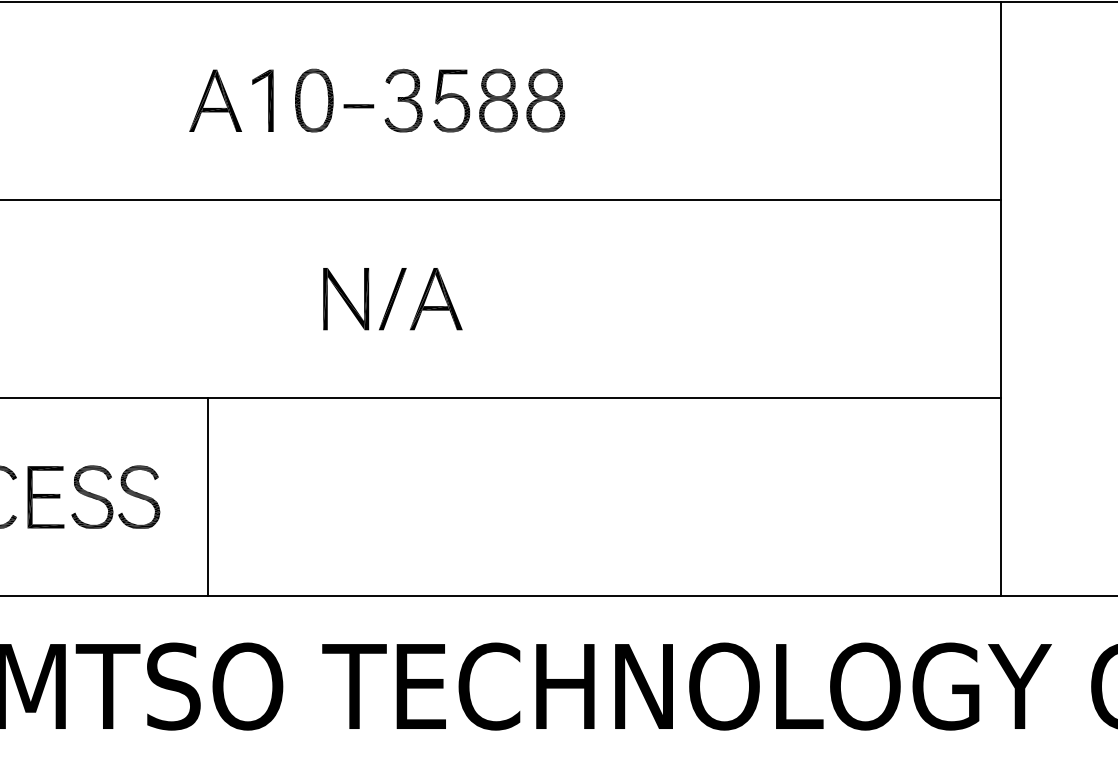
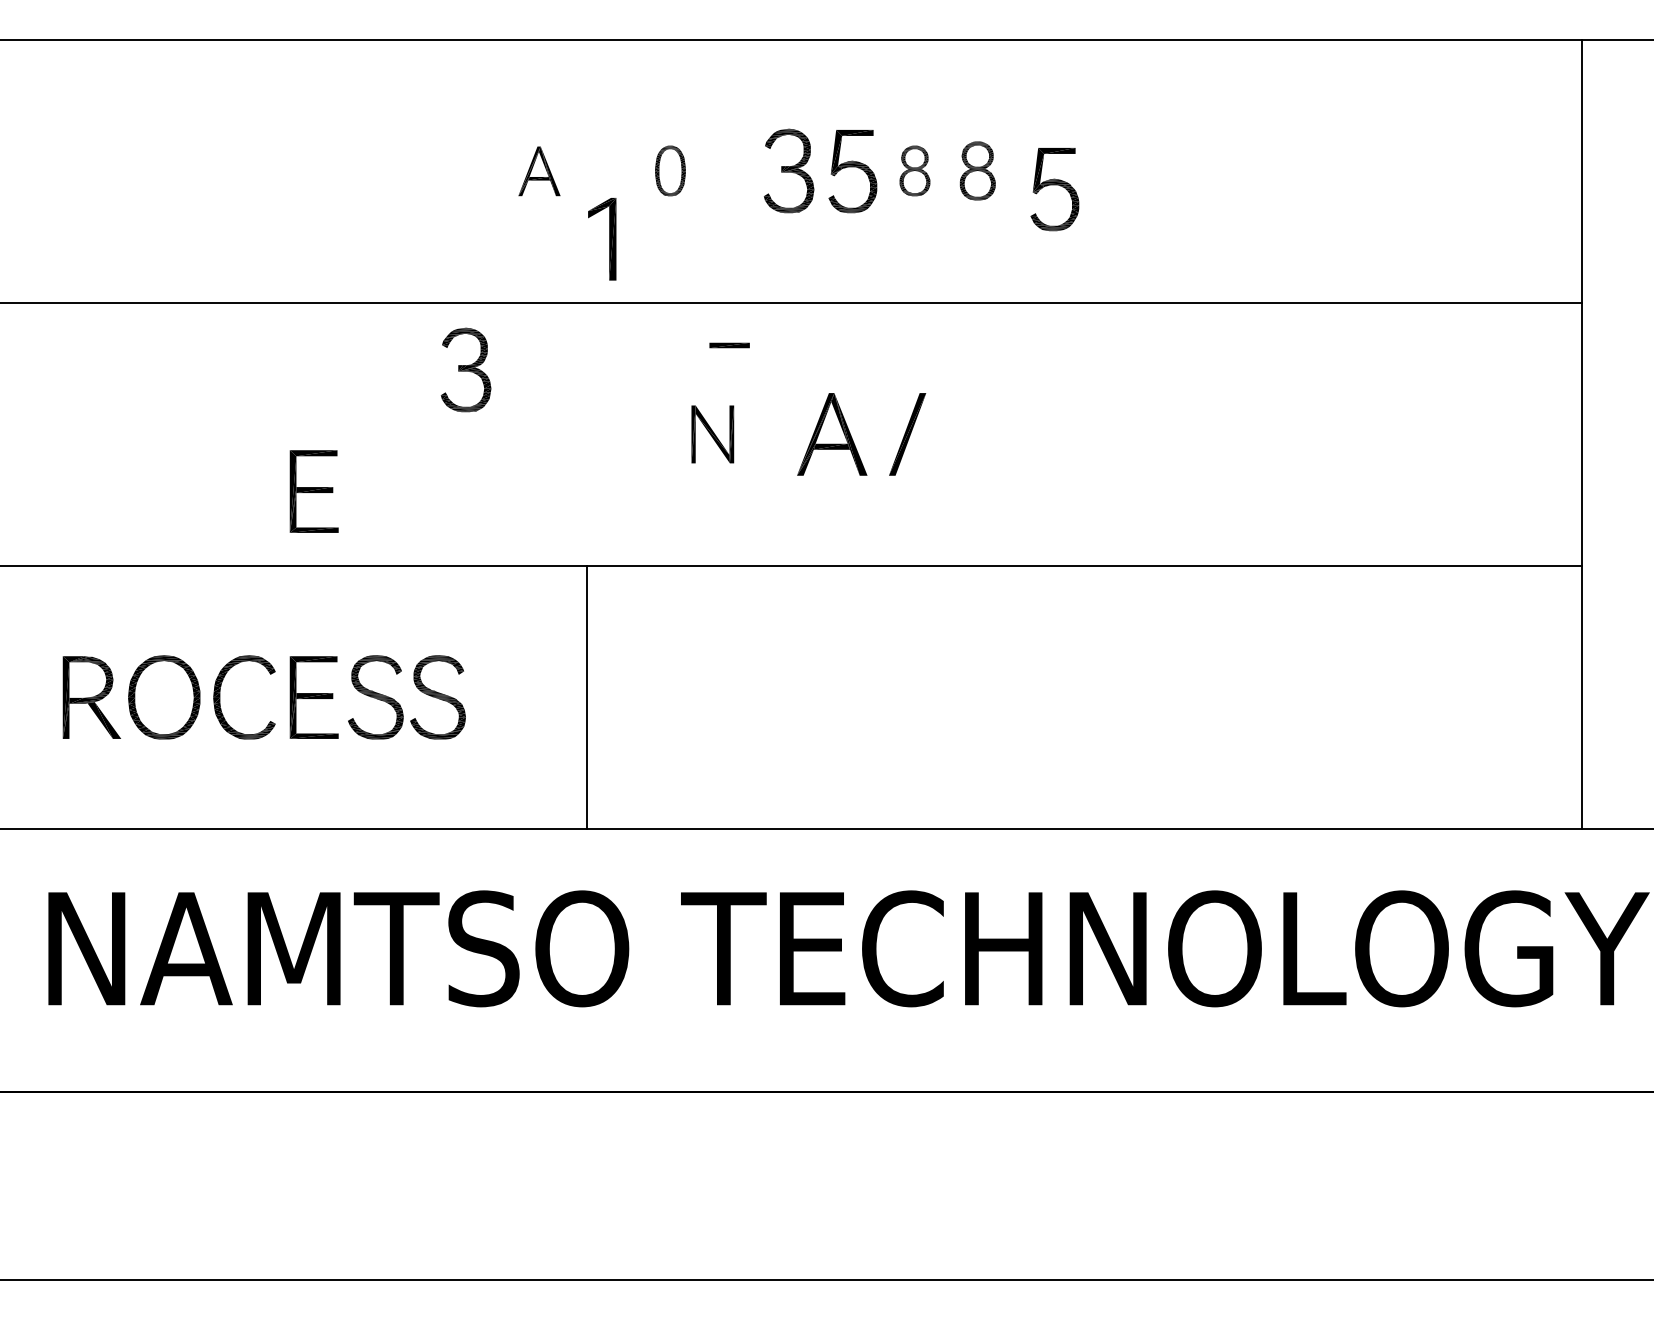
part: (314, 100) -> (670, 170), size x0.6
part: (498, 100) -> (914, 170), size x0.6
part: (545, 100) -> (977, 170), size x0.7
part: (215, 101) -> (539, 171), size x0.6
part: (268, 101) -> (609, 239), moved
part: (358, 106) -> (729, 345), moved
part: (603, 114) -> (1054, 189), added
part: (160, 250) -> (466, 369), added
part: (345, 299) -> (712, 434), size x0.7
part: (392, 299) -> (907, 434), moved
part: (45, 342) -> (313, 491), added
line: (208, 497) -> (587, 697), moved

